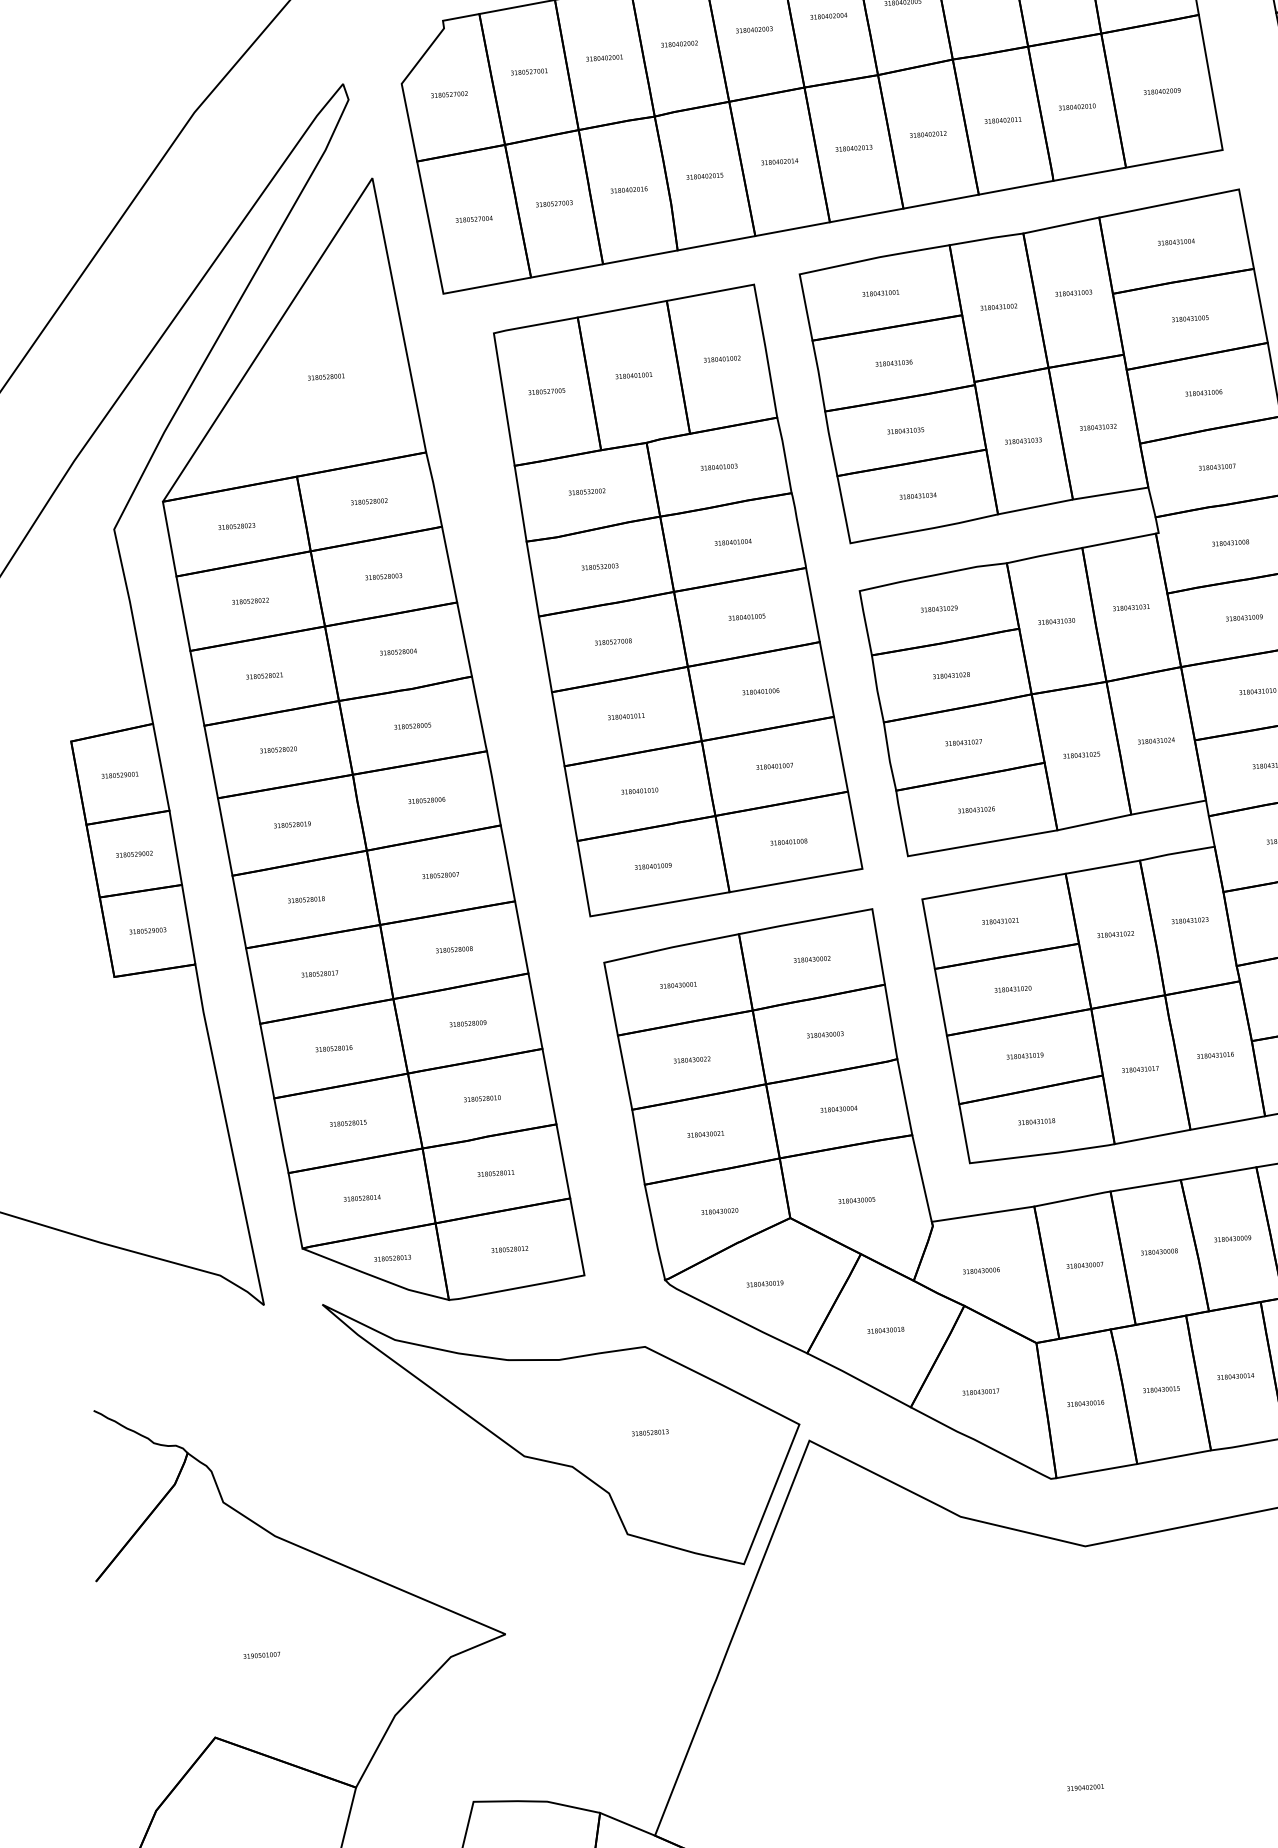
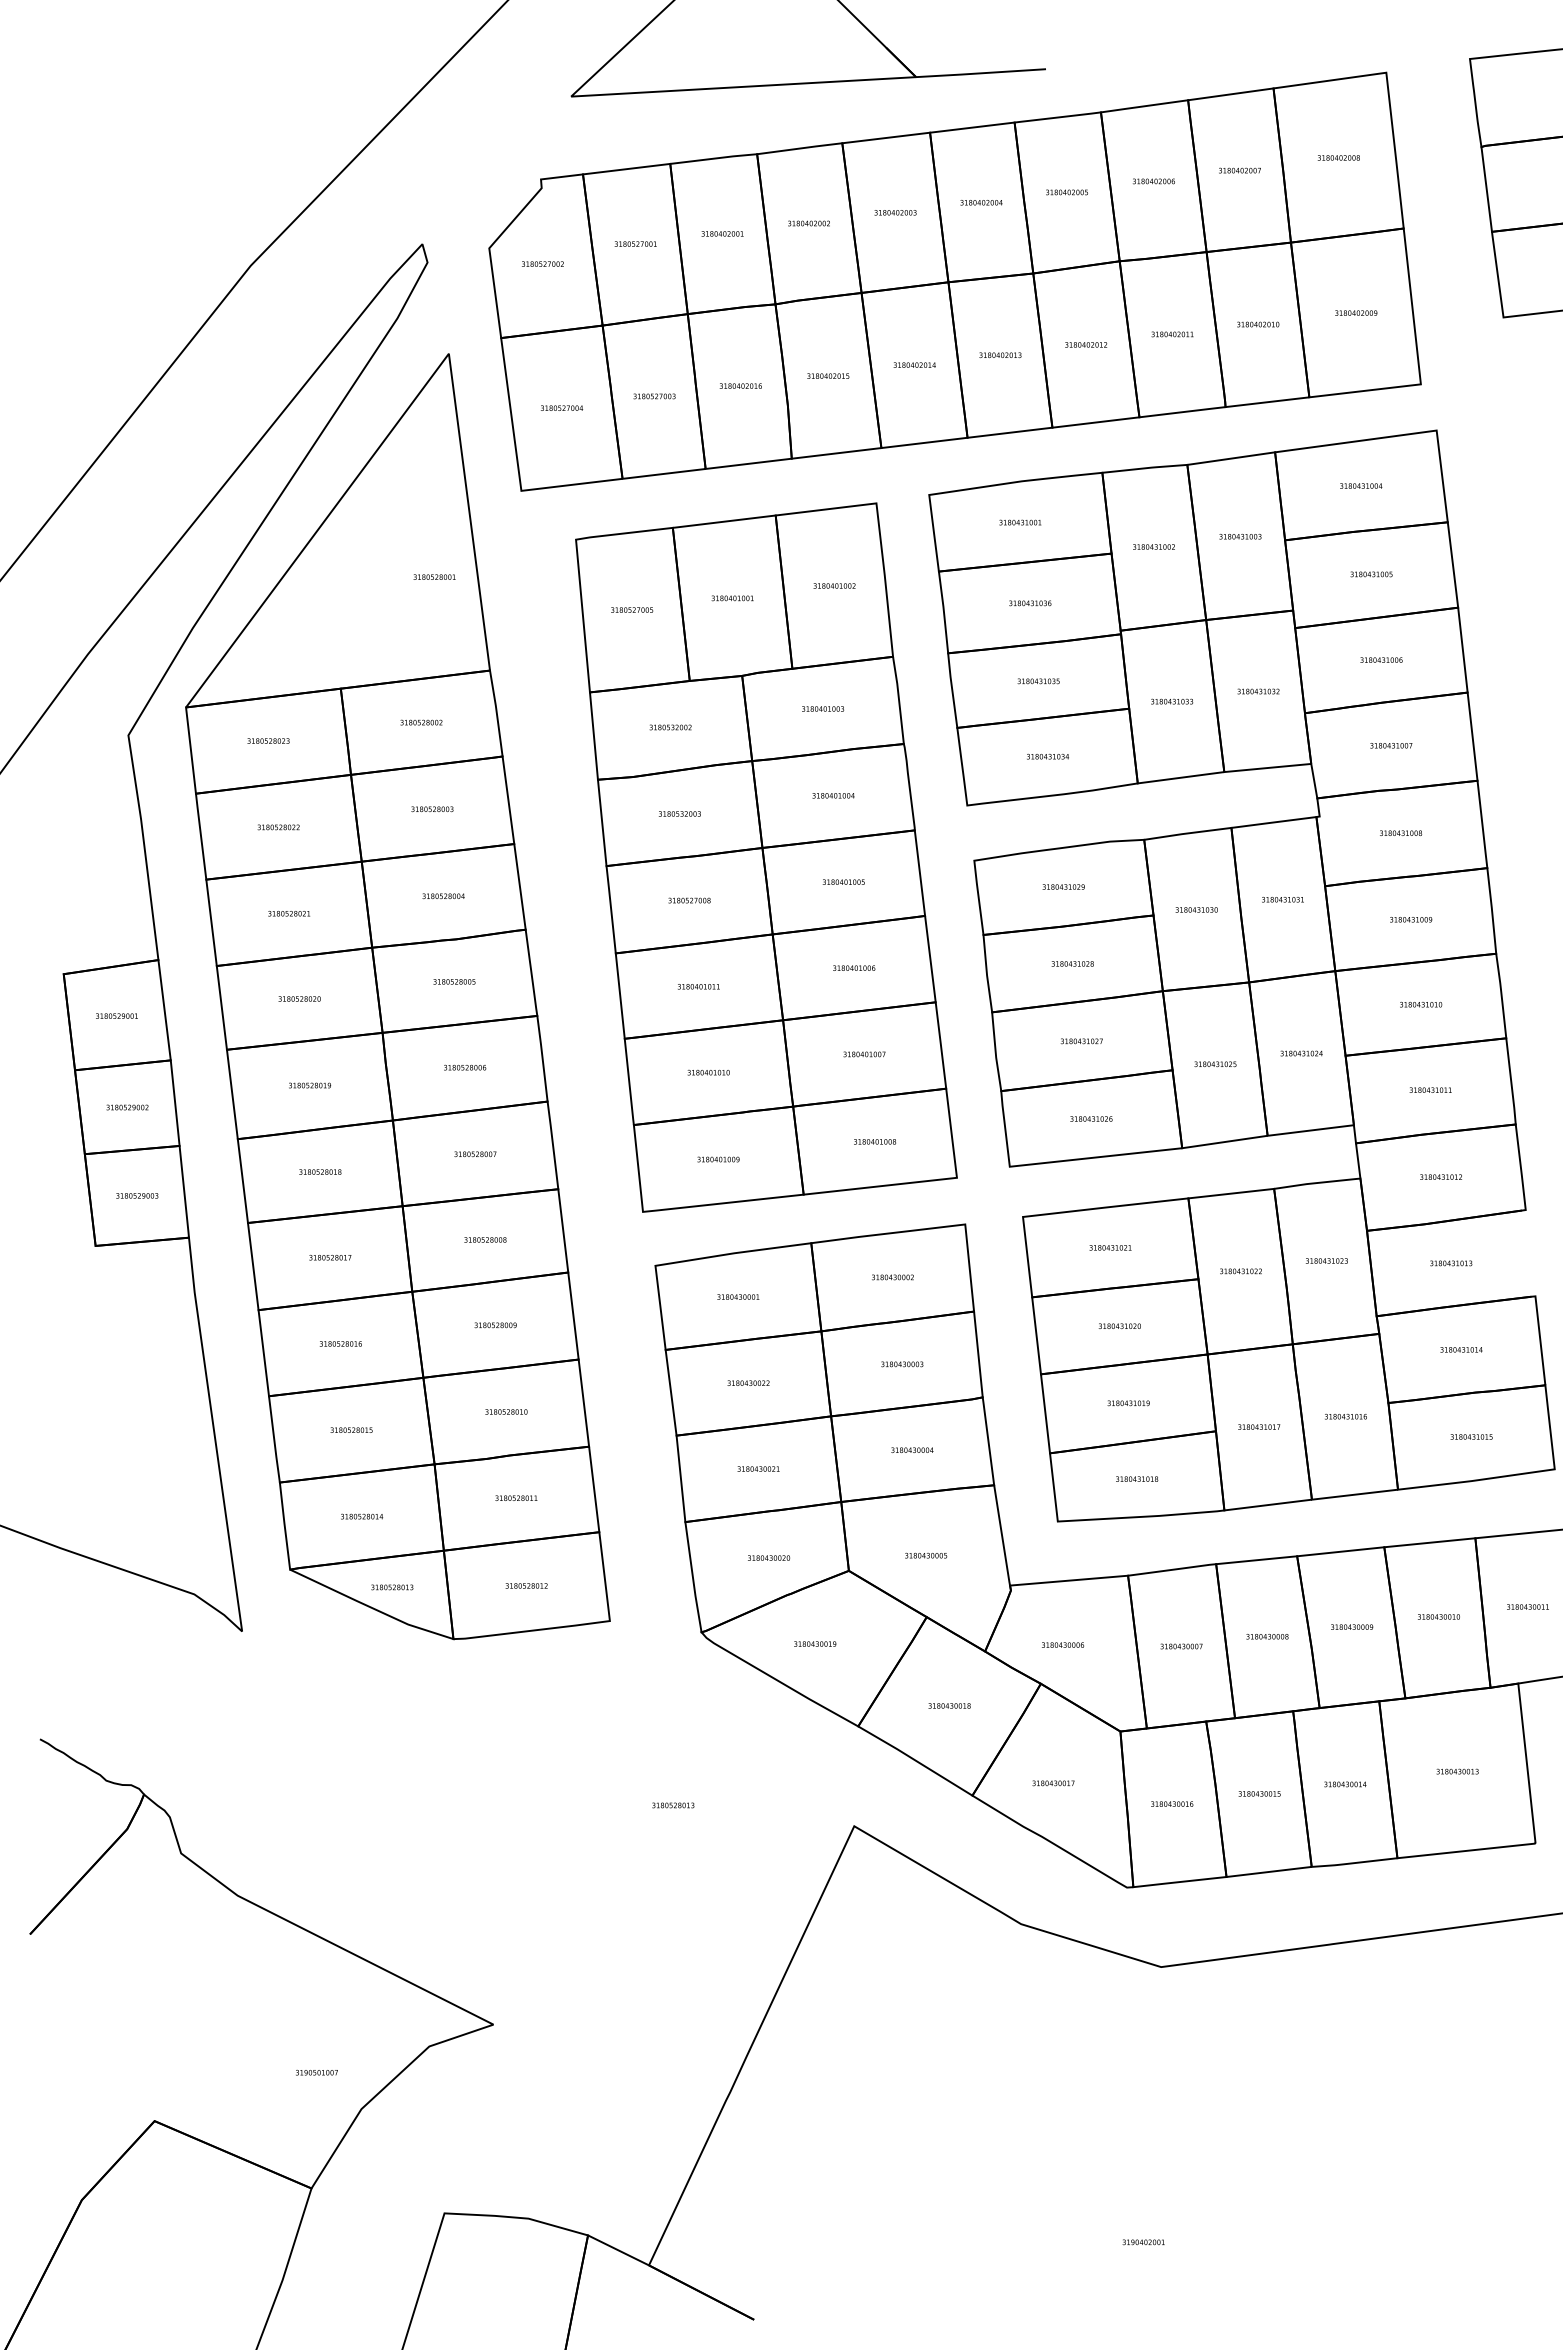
text: (326, 376) -> (434, 576), moved
part: (565, 1432) -> (576, 1798), removed
text: (261, 1655) -> (316, 2072), moved

